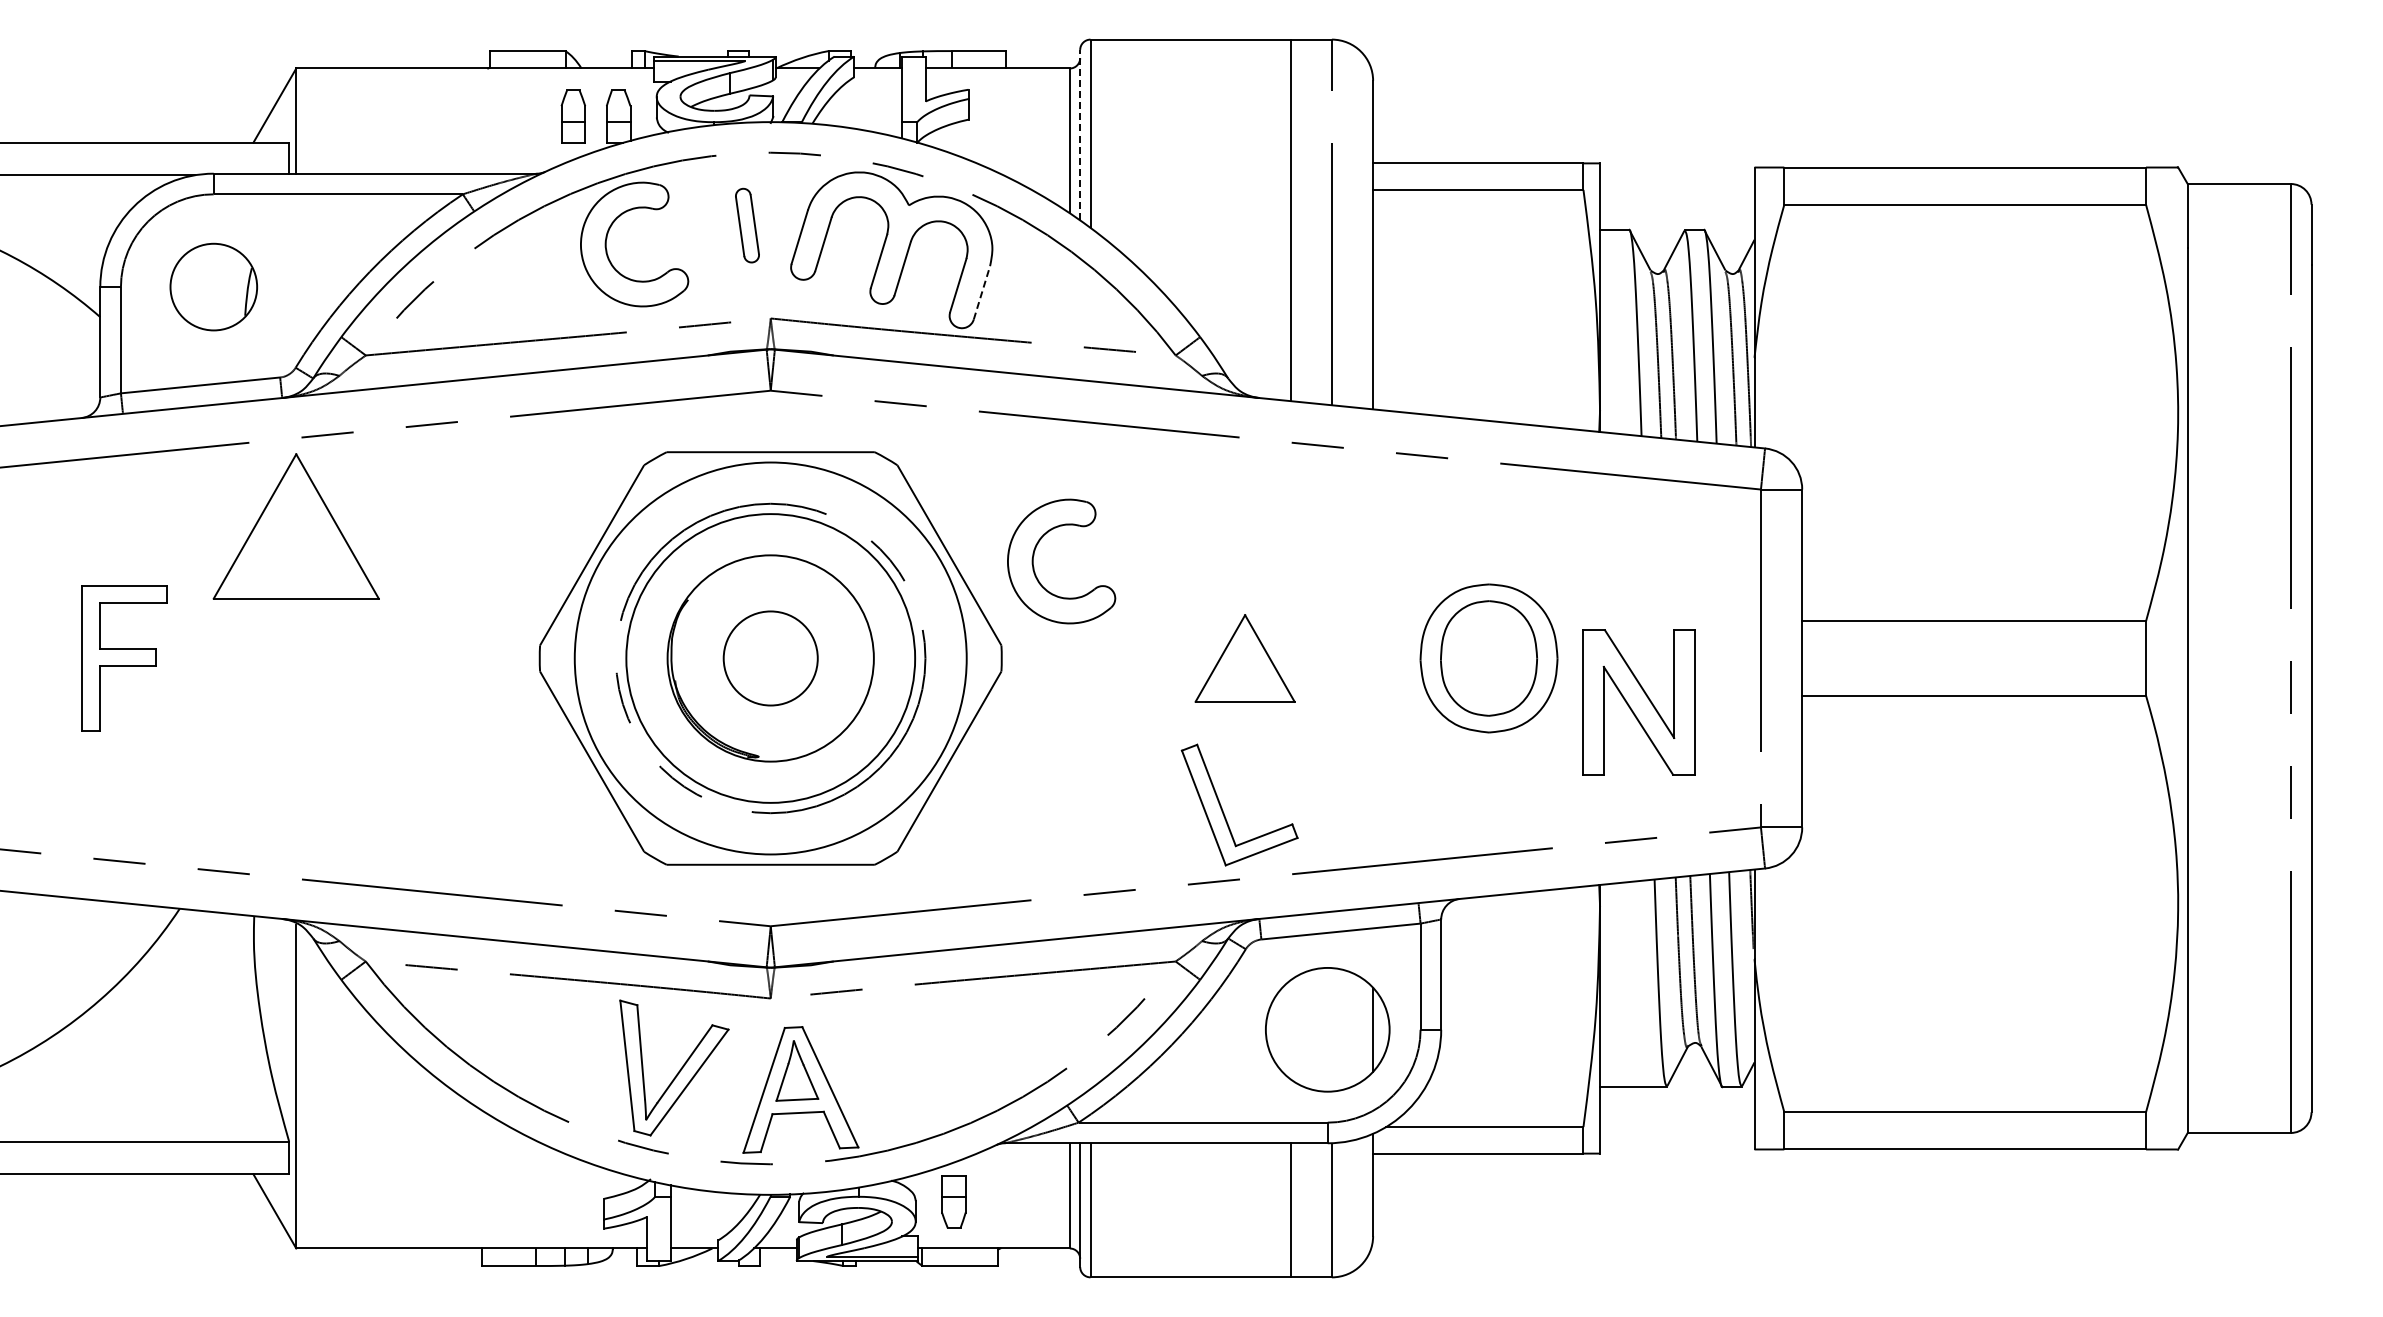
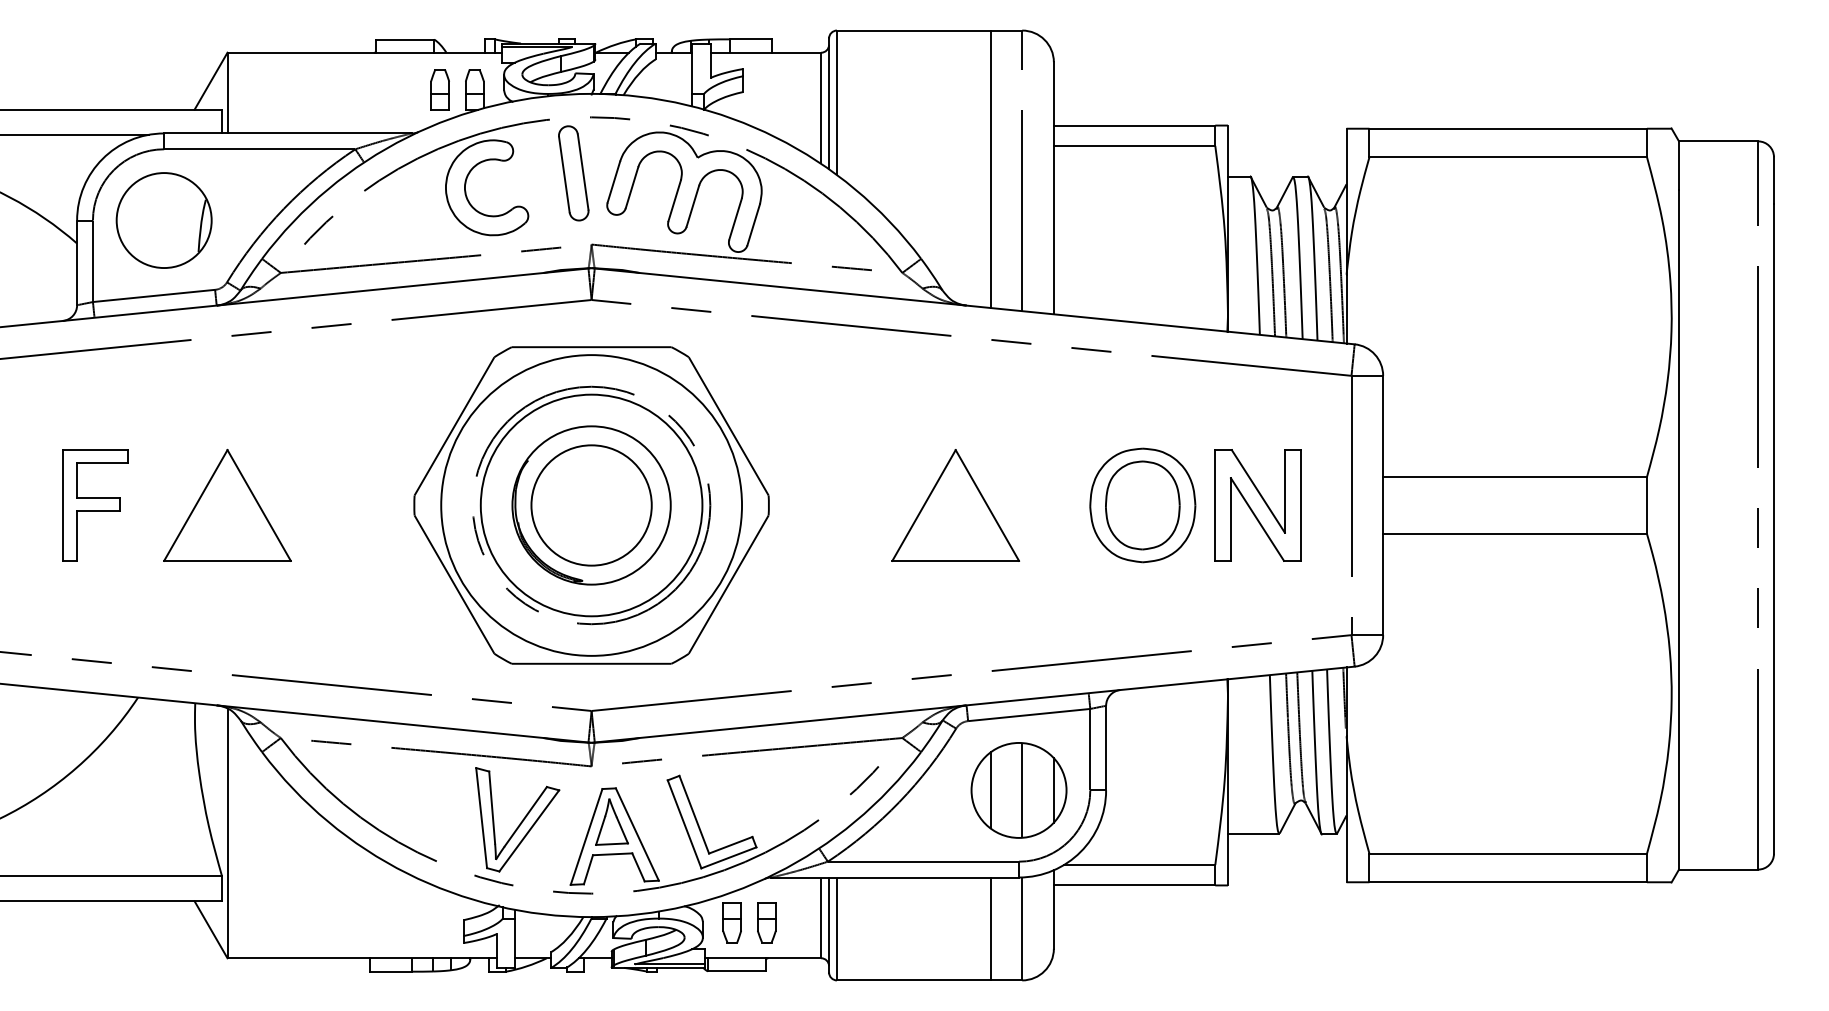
line: (1080, 134) -> (829, 103), dashed -> solid
part: (747, 225) -> (573, 173), size x1.67
part: (213, 286) -> (163, 220), size x1.43
line: (981, 292) -> (753, 224), dashed -> solid
part: (295, 526) -> (226, 505), moved
part: (1034, 555) -> (794, 426), removed
circle: (770, 658) -> (591, 505), size x1.67
part: (1244, 658) -> (955, 505), size x1.67
part: (1638, 702) -> (1257, 505), moved
part: (1223, 810) -> (699, 826), moved
line: (1290, 1029) -> (990, 790), added
line: (1331, 1029) -> (1021, 790), added
part: (998, 1201) -> (766, 922), added

